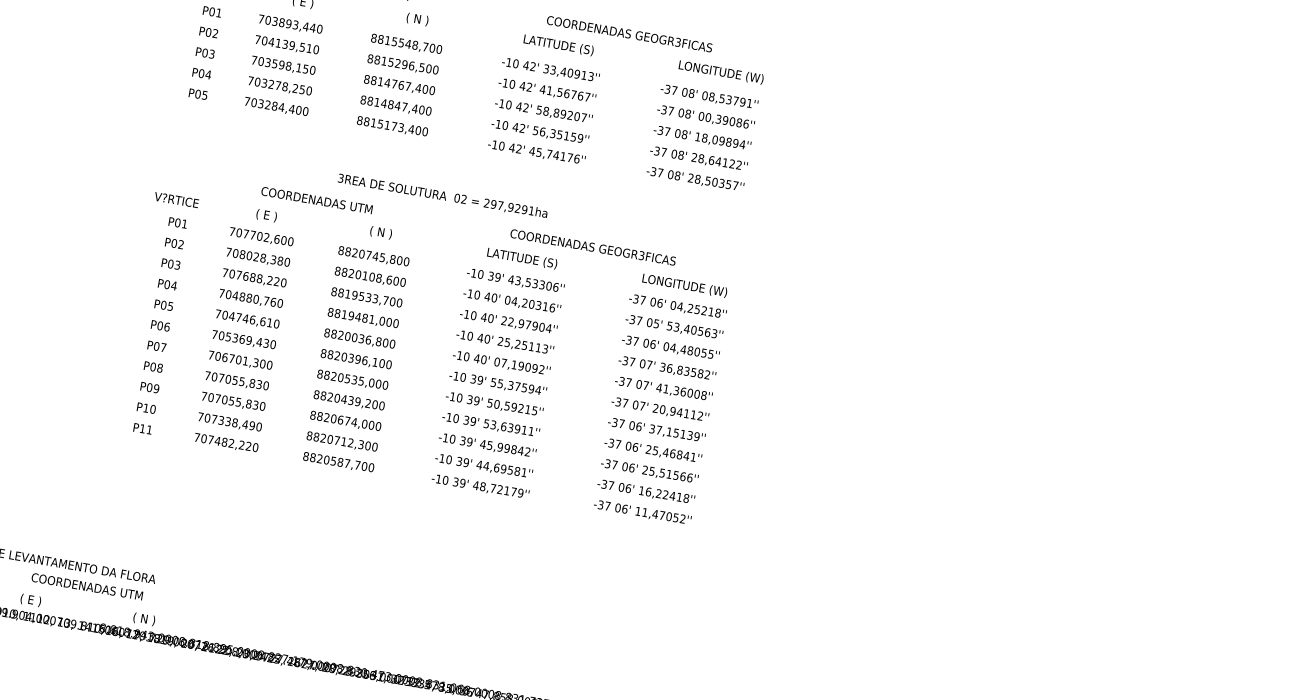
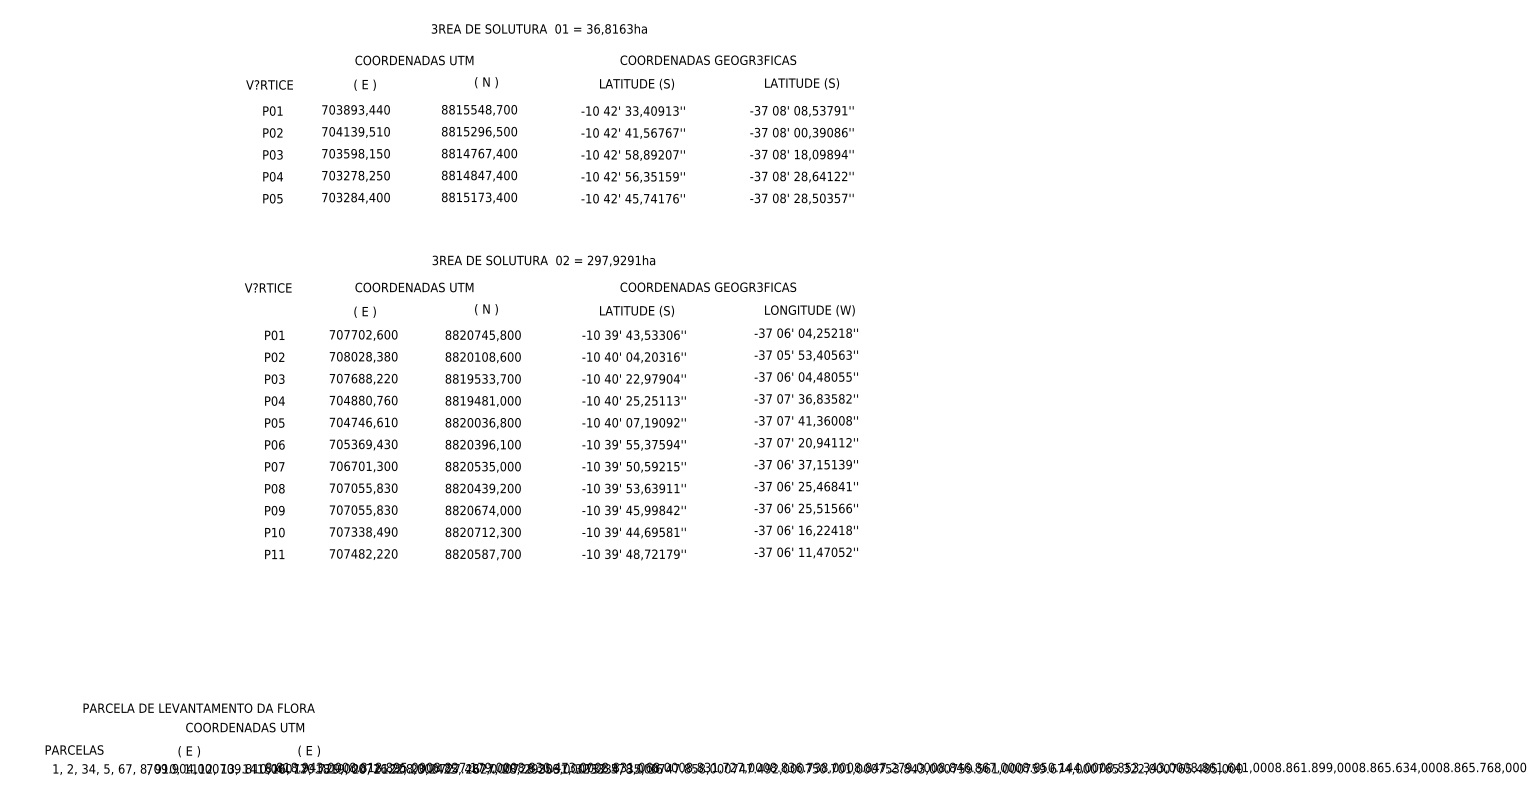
text: (723, 72) -> (812, 83), LONGITUDE (W) -> LATITUDE (S)
text: (176, 199) -> (268, 287), moved
text: (148, 619) -> (314, 750), ( N ) -> ( E )

